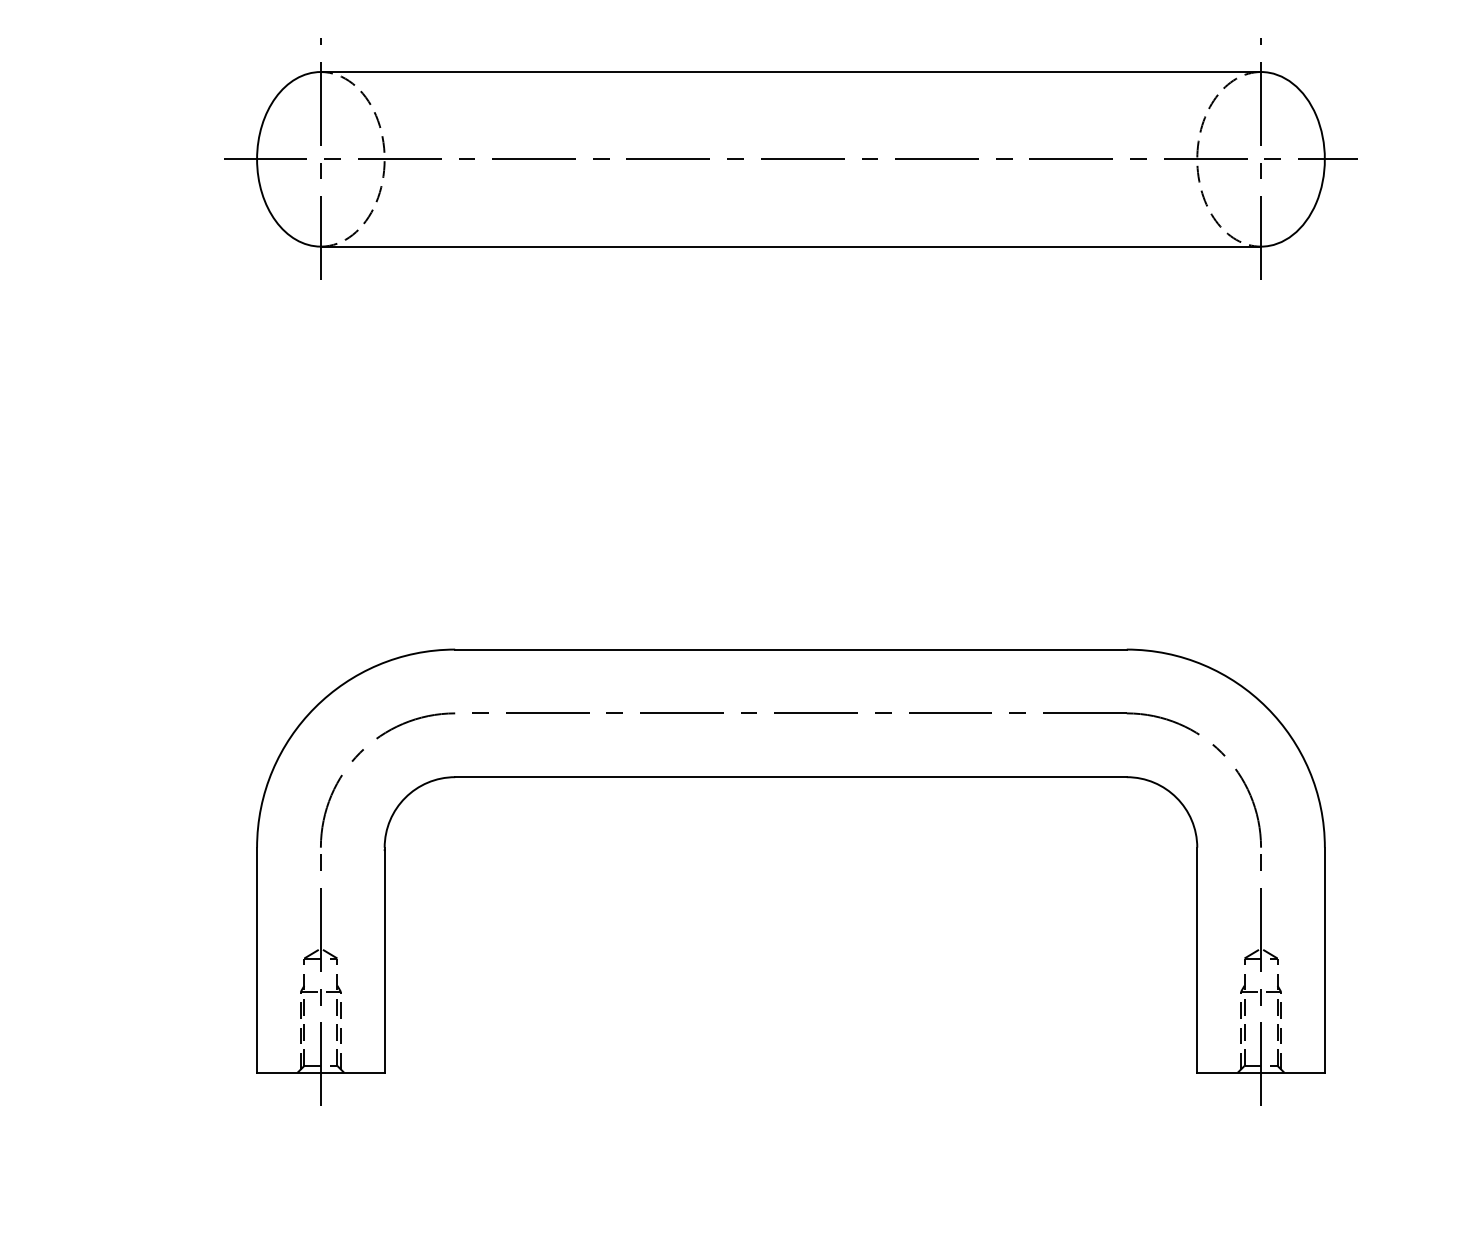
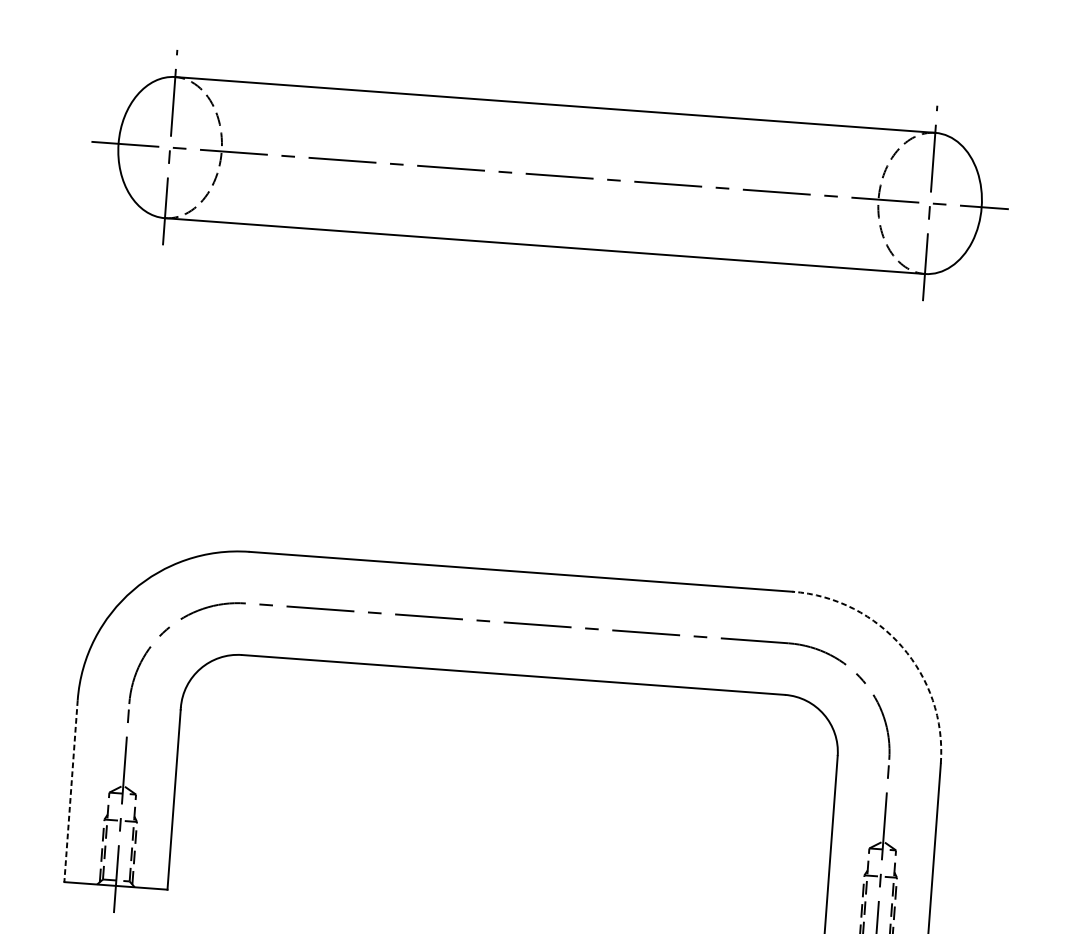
arc: (1266, 707) -> (901, 646), solid -> dashed
line: (257, 960) -> (71, 791), solid -> dashed

